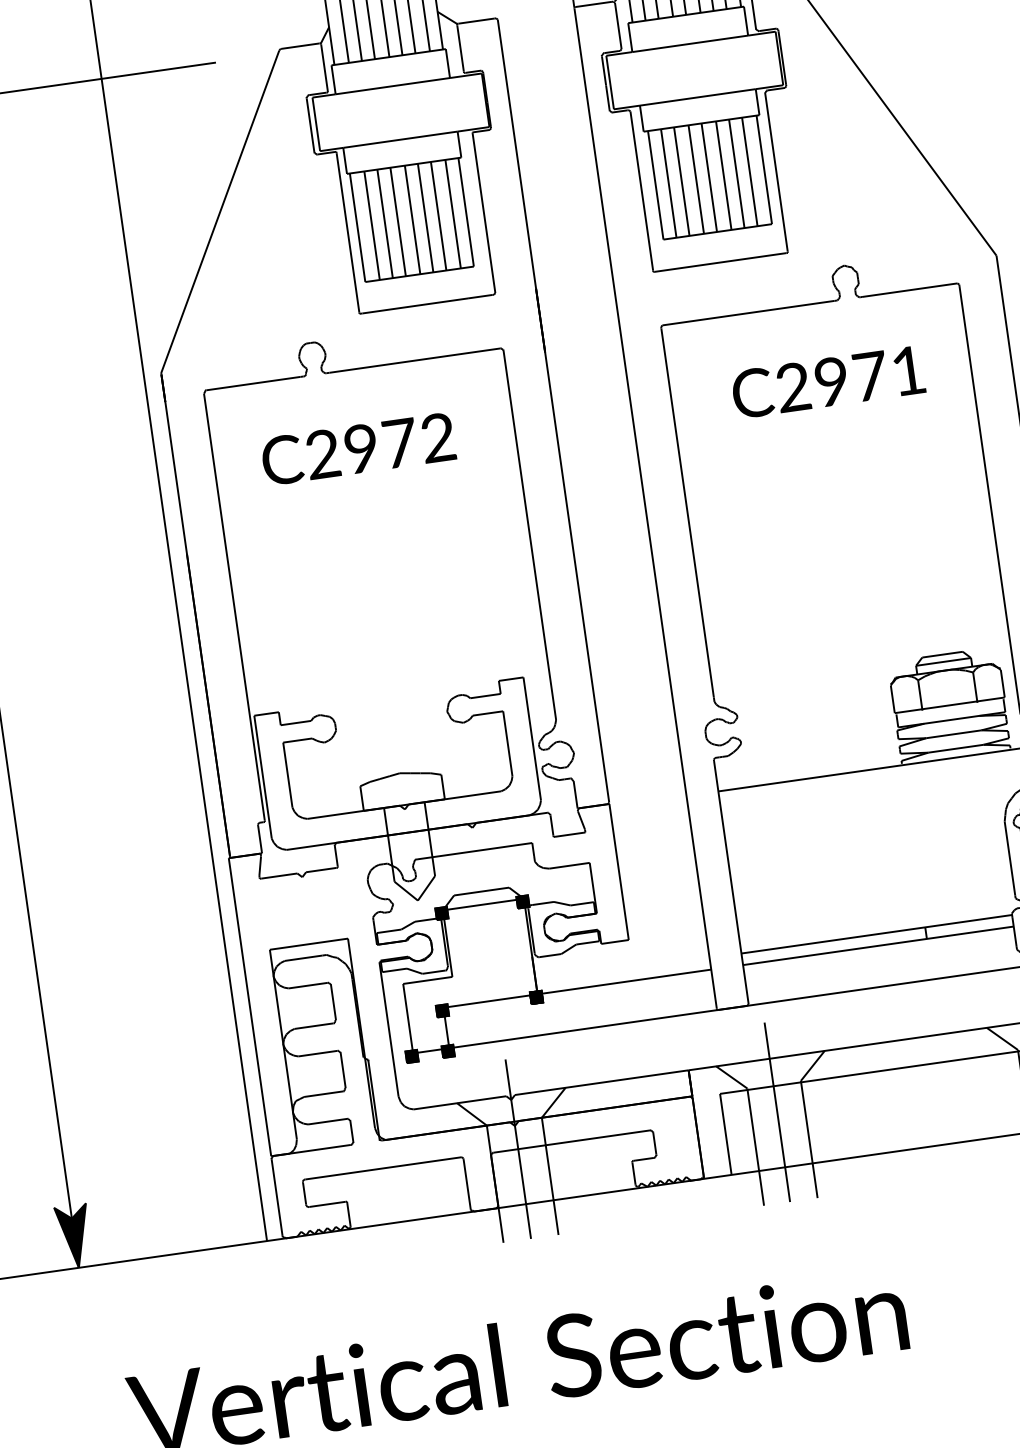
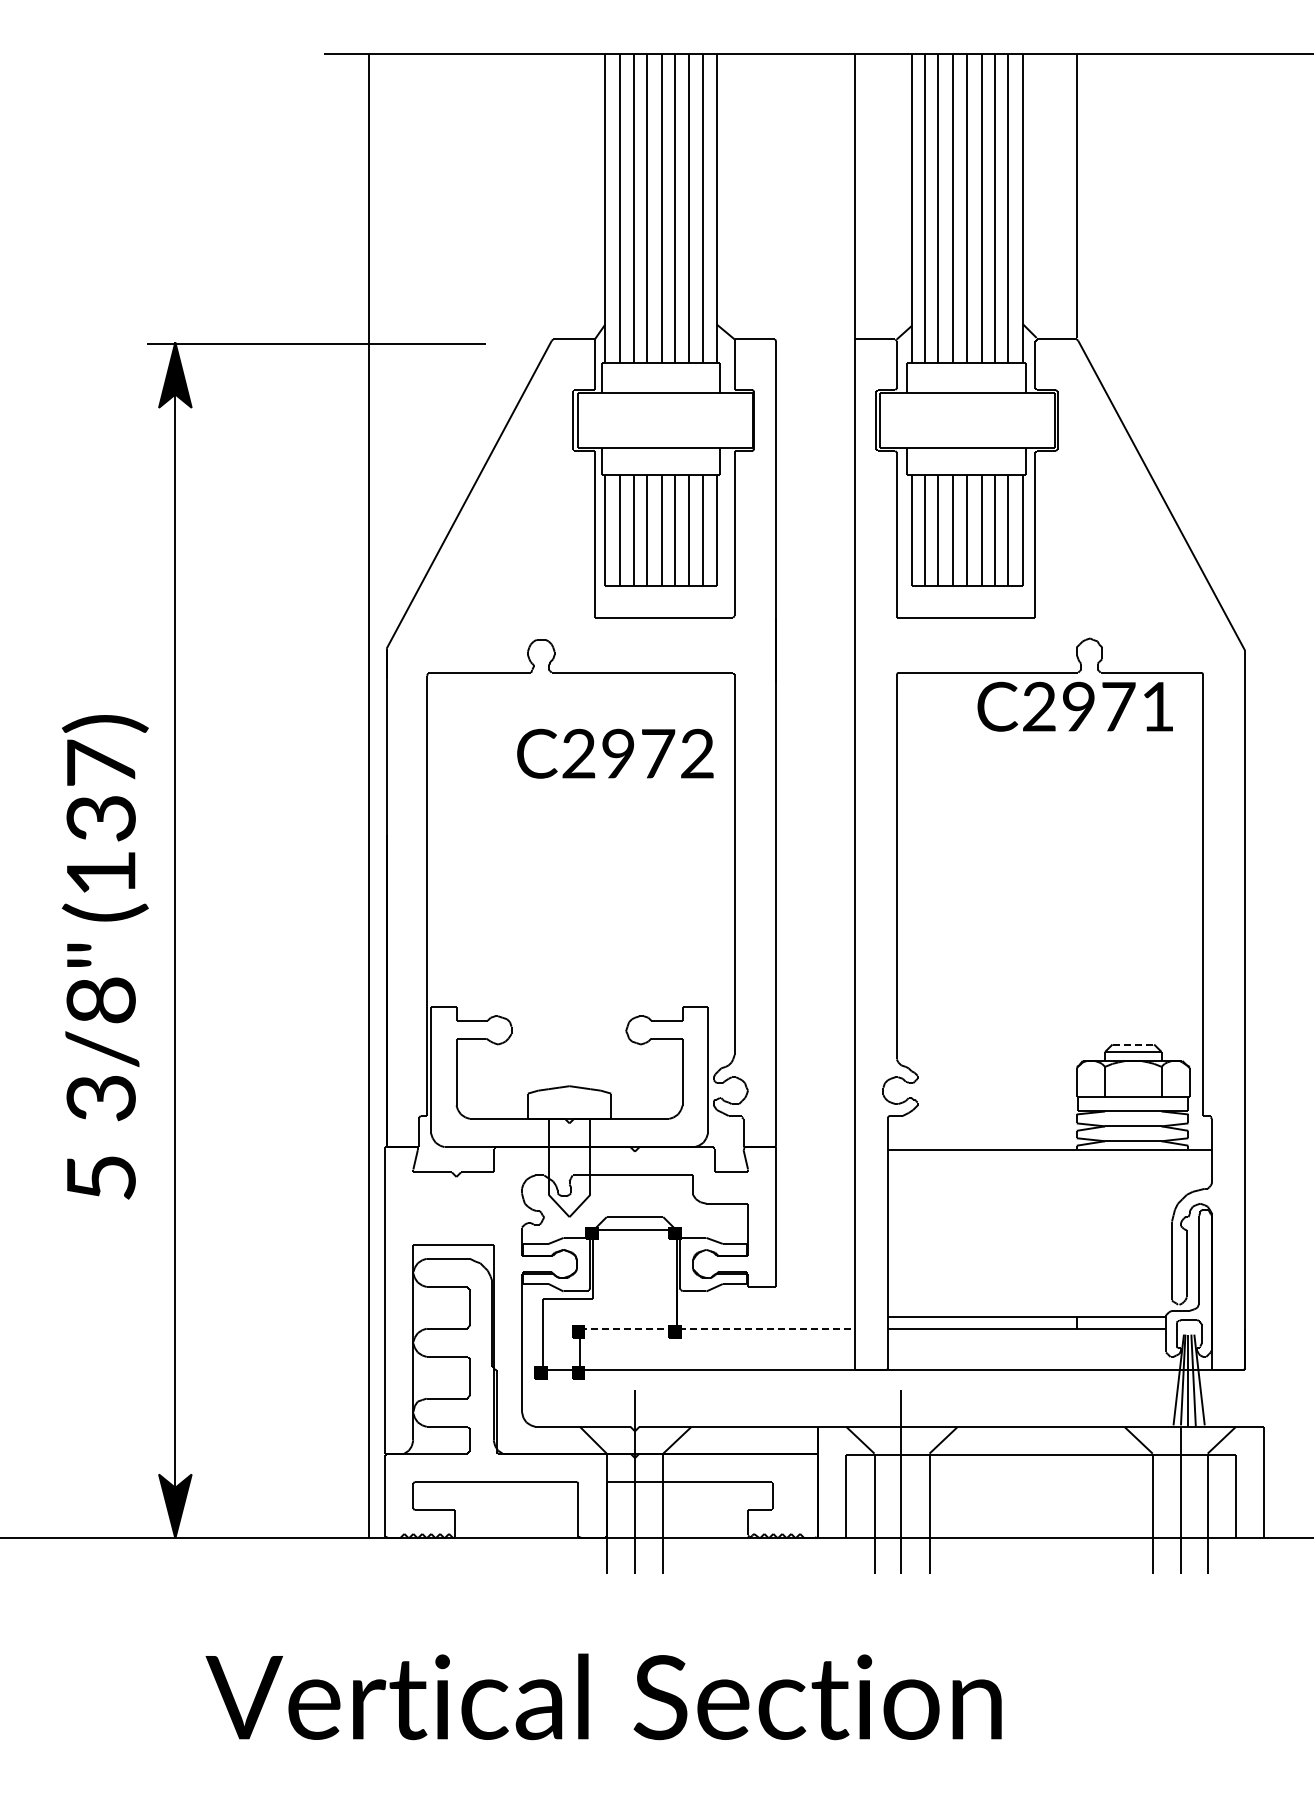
text: (827, 382) -> (1074, 706), moved
text: (358, 448) -> (615, 753), moved
line: (942, 654) -> (1133, 1044), solid -> dashed
line: (577, 988) -> (717, 1328), solid -> dashed

